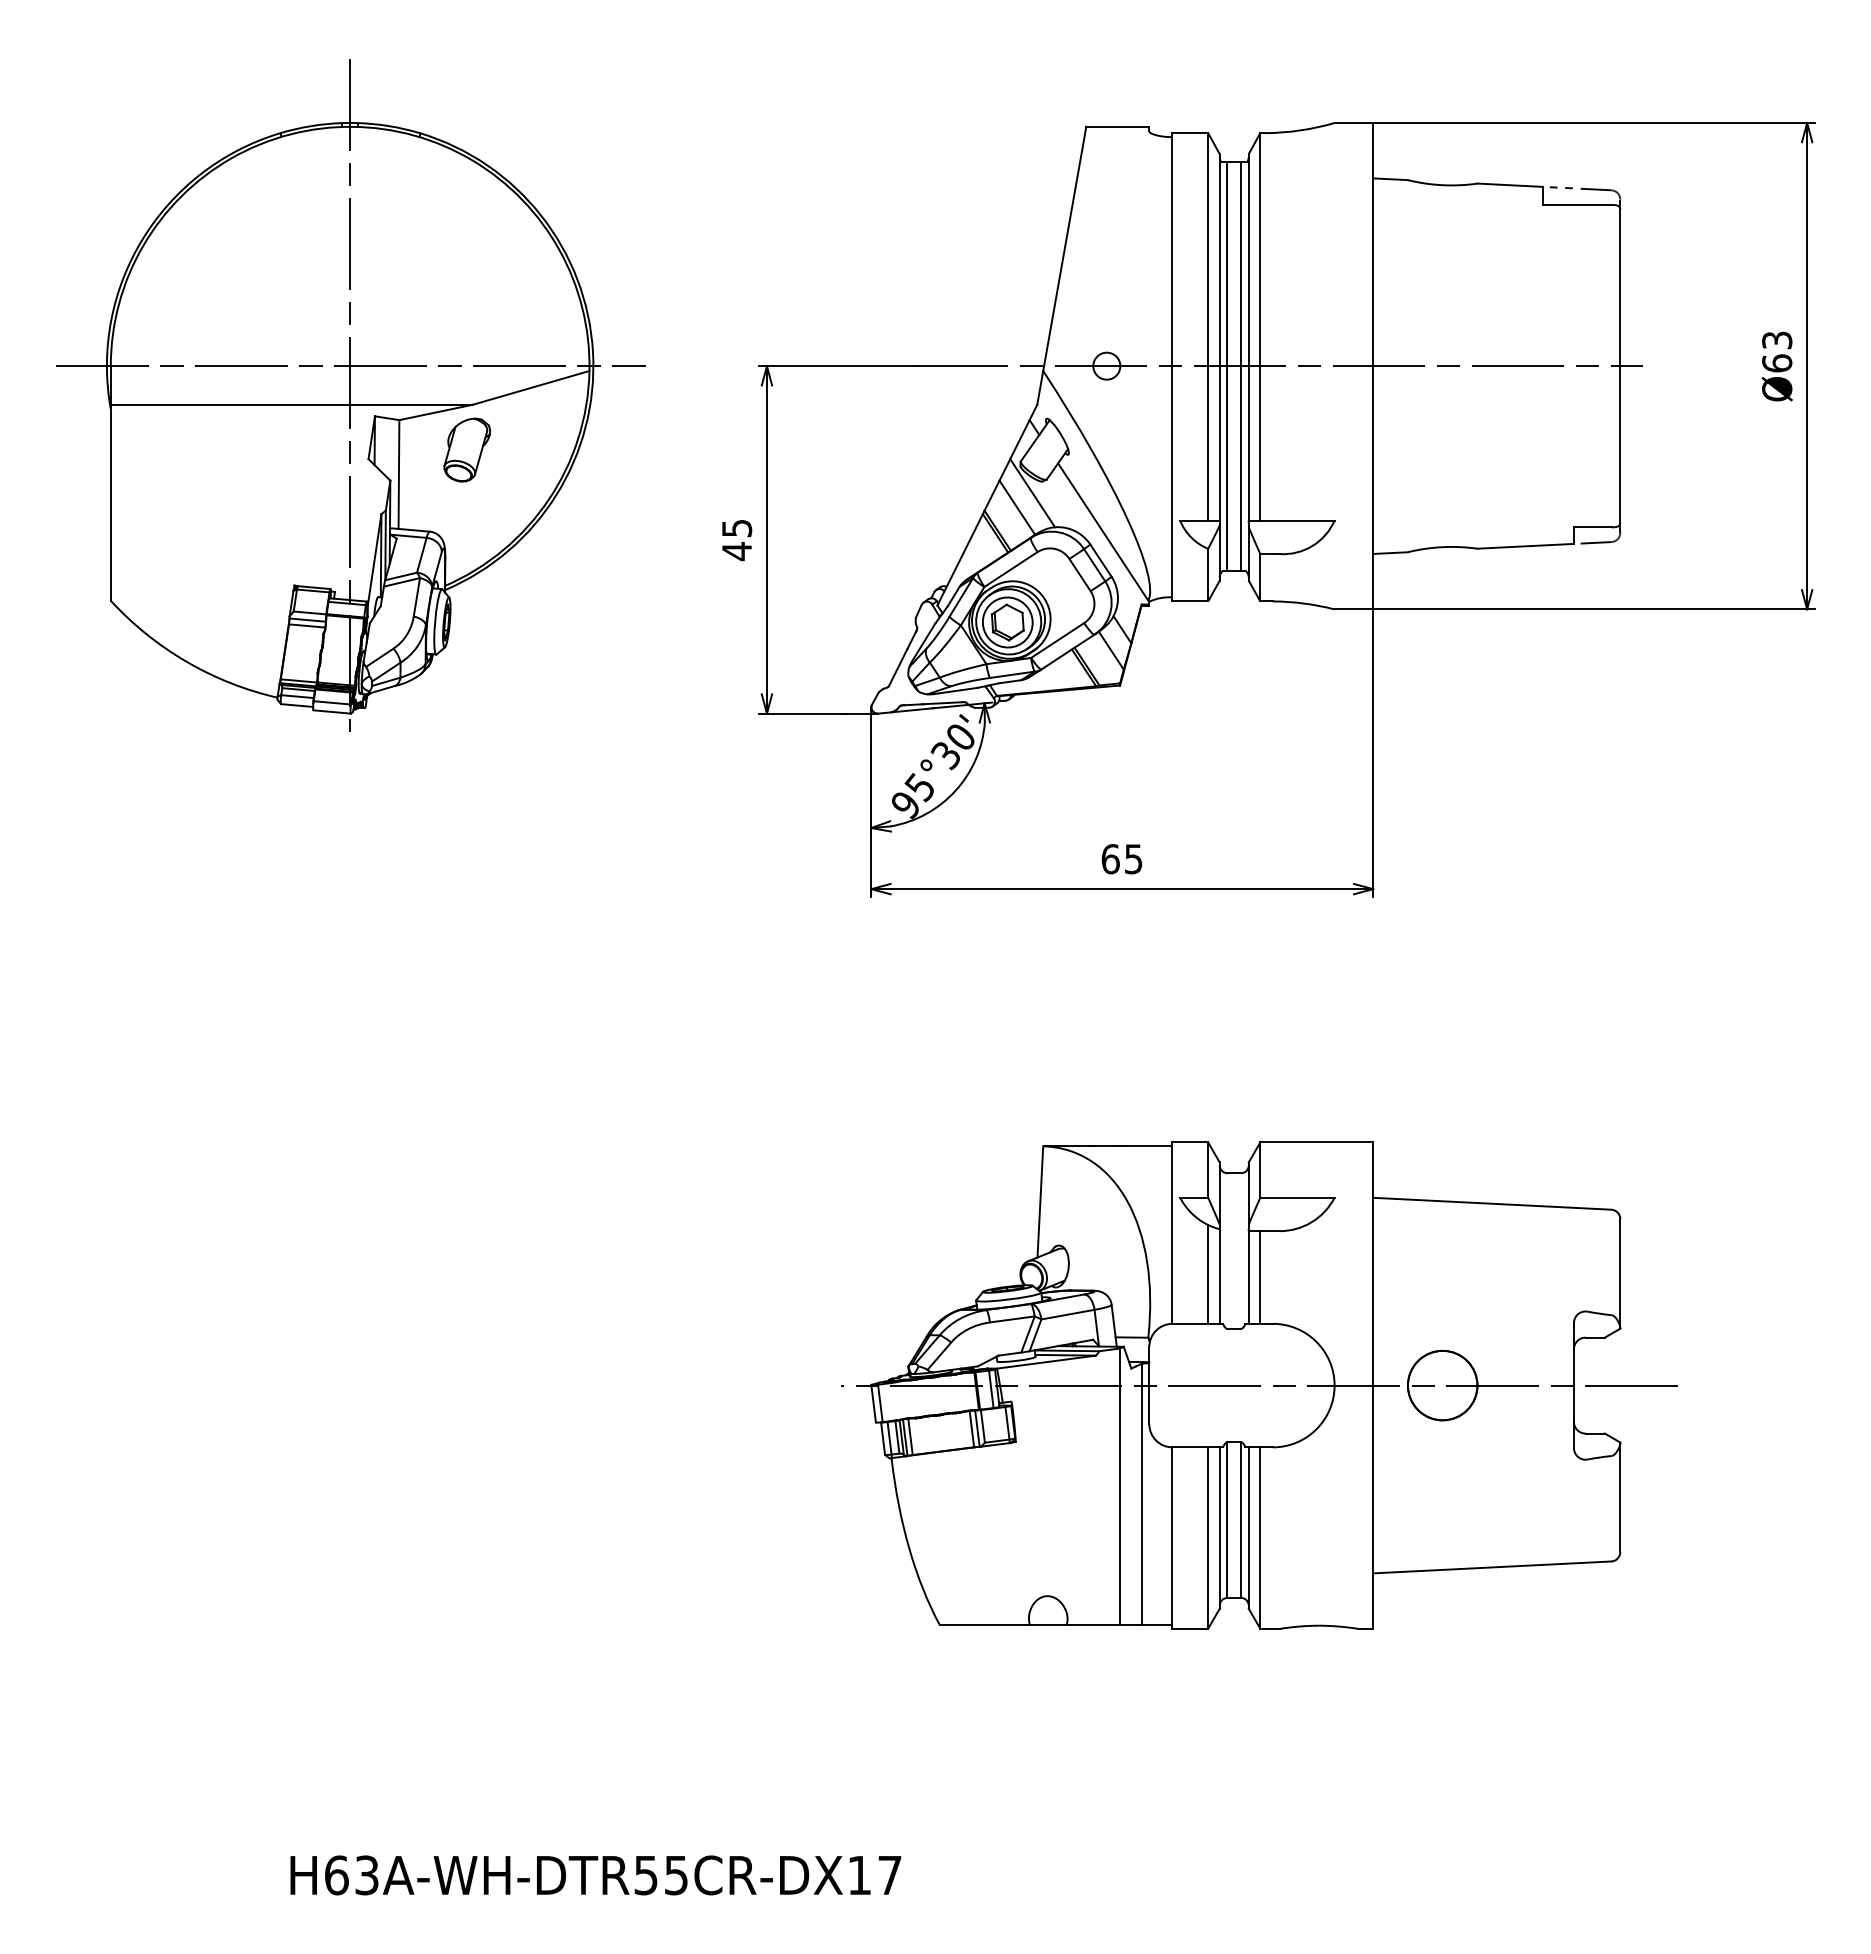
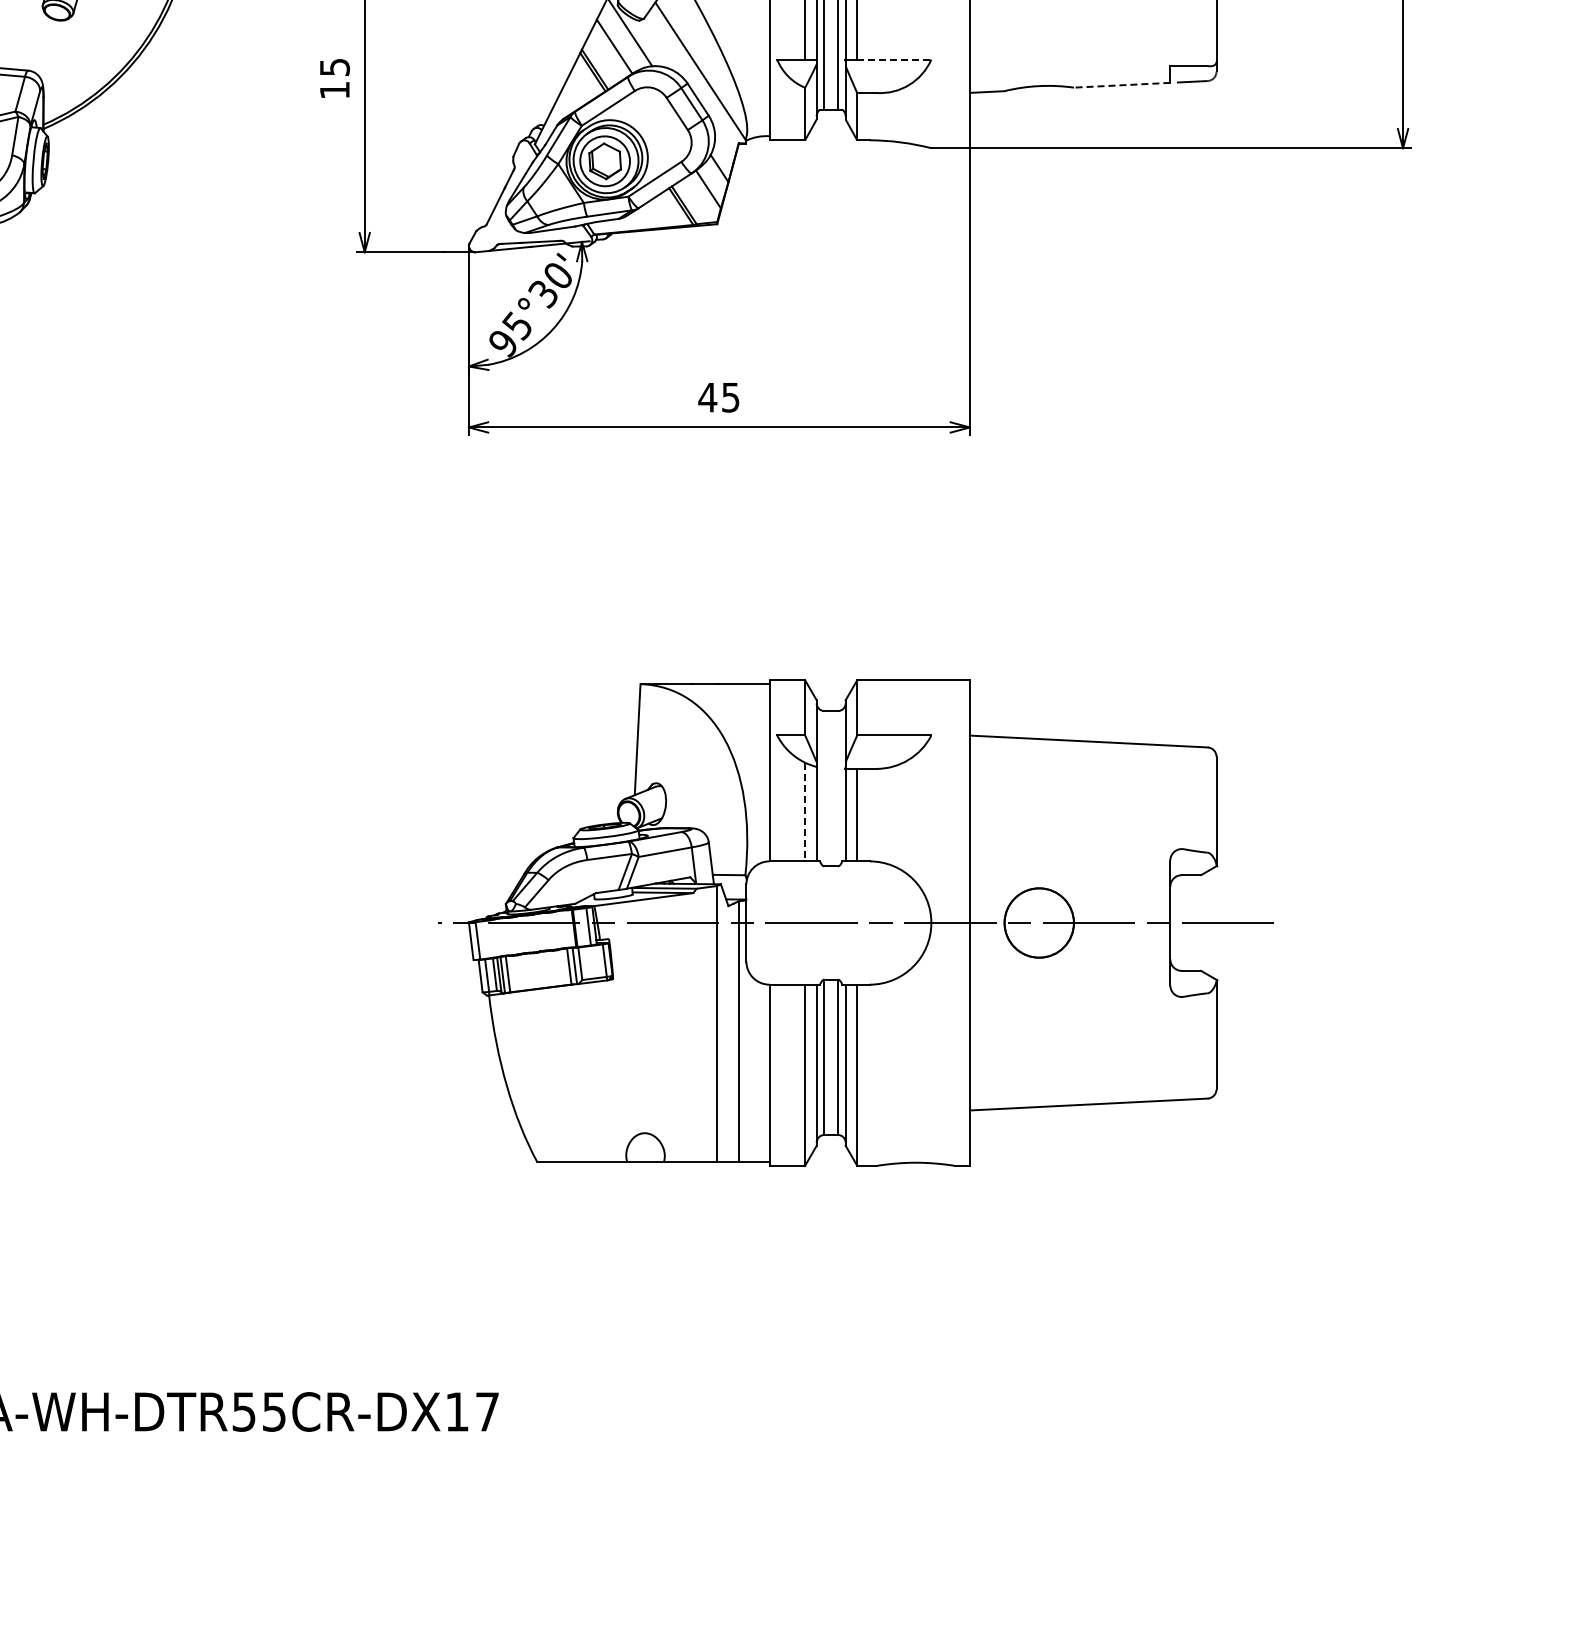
line: (1297, 520) -> (894, 59), solid -> dashed
line: (1525, 546) -> (1121, 85), solid -> dashed
text: (736, 551) -> (334, 90), 45 -> 15
text: (1110, 859) -> (707, 397), 65 -> 45
line: (1208, 1274) -> (805, 812), solid -> dashed

